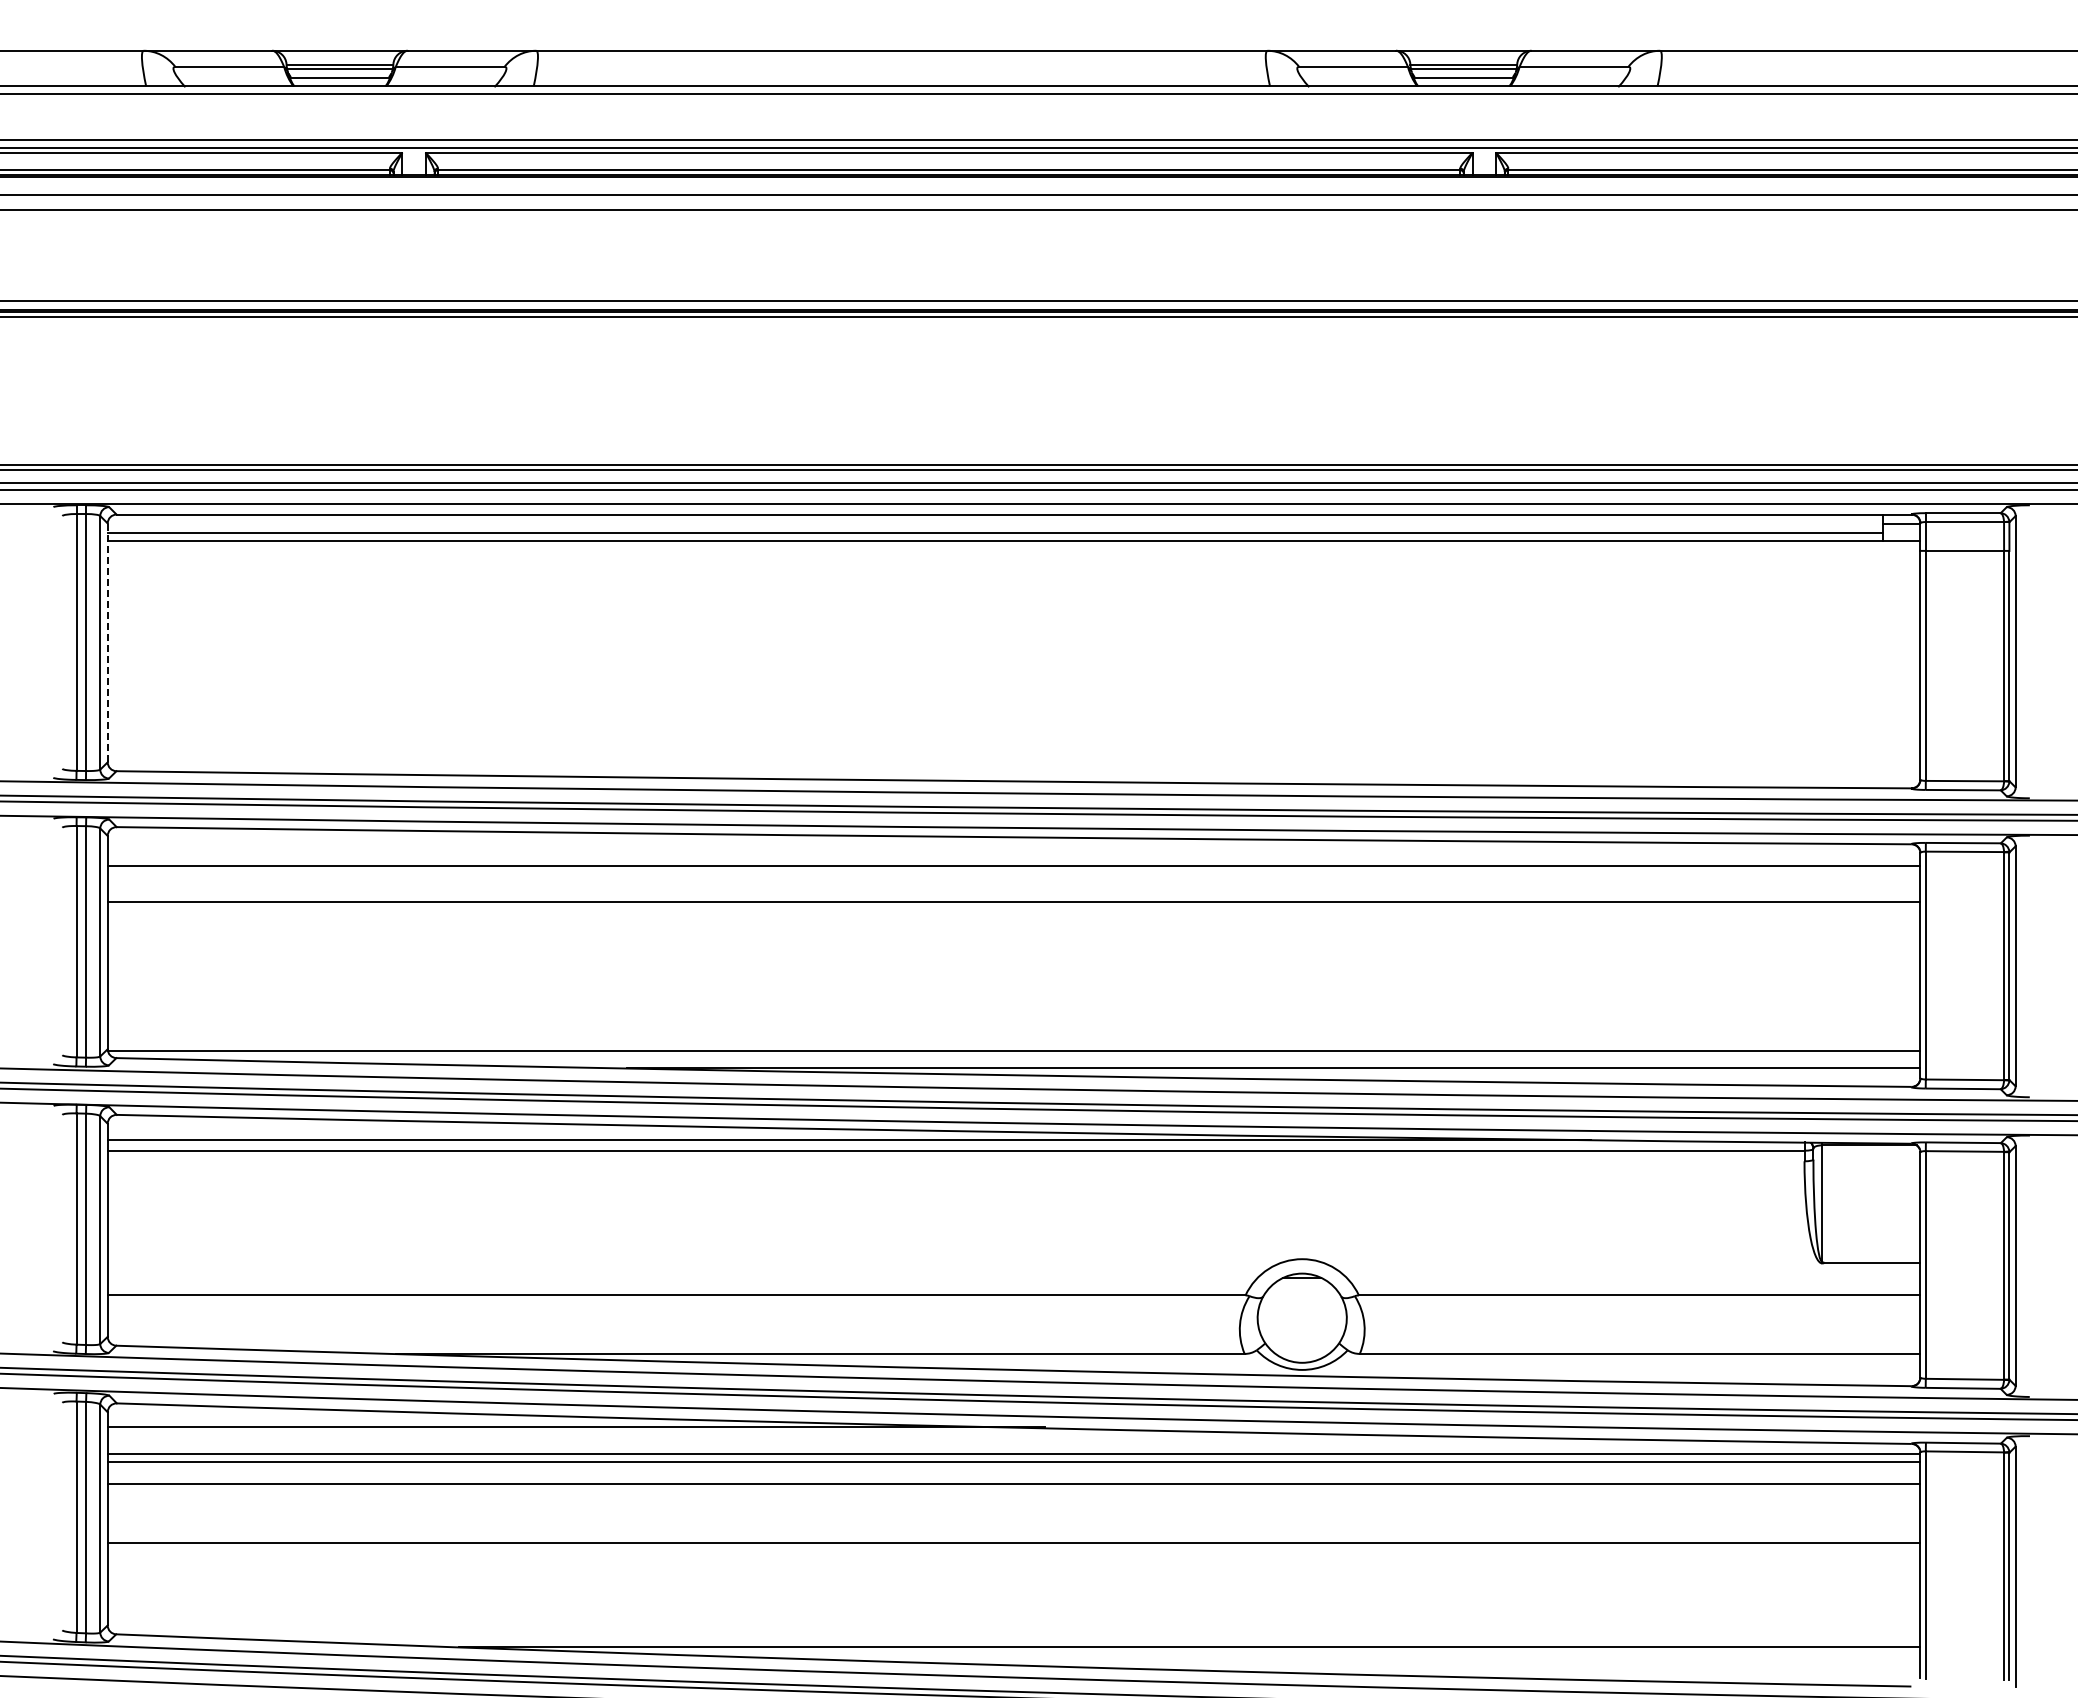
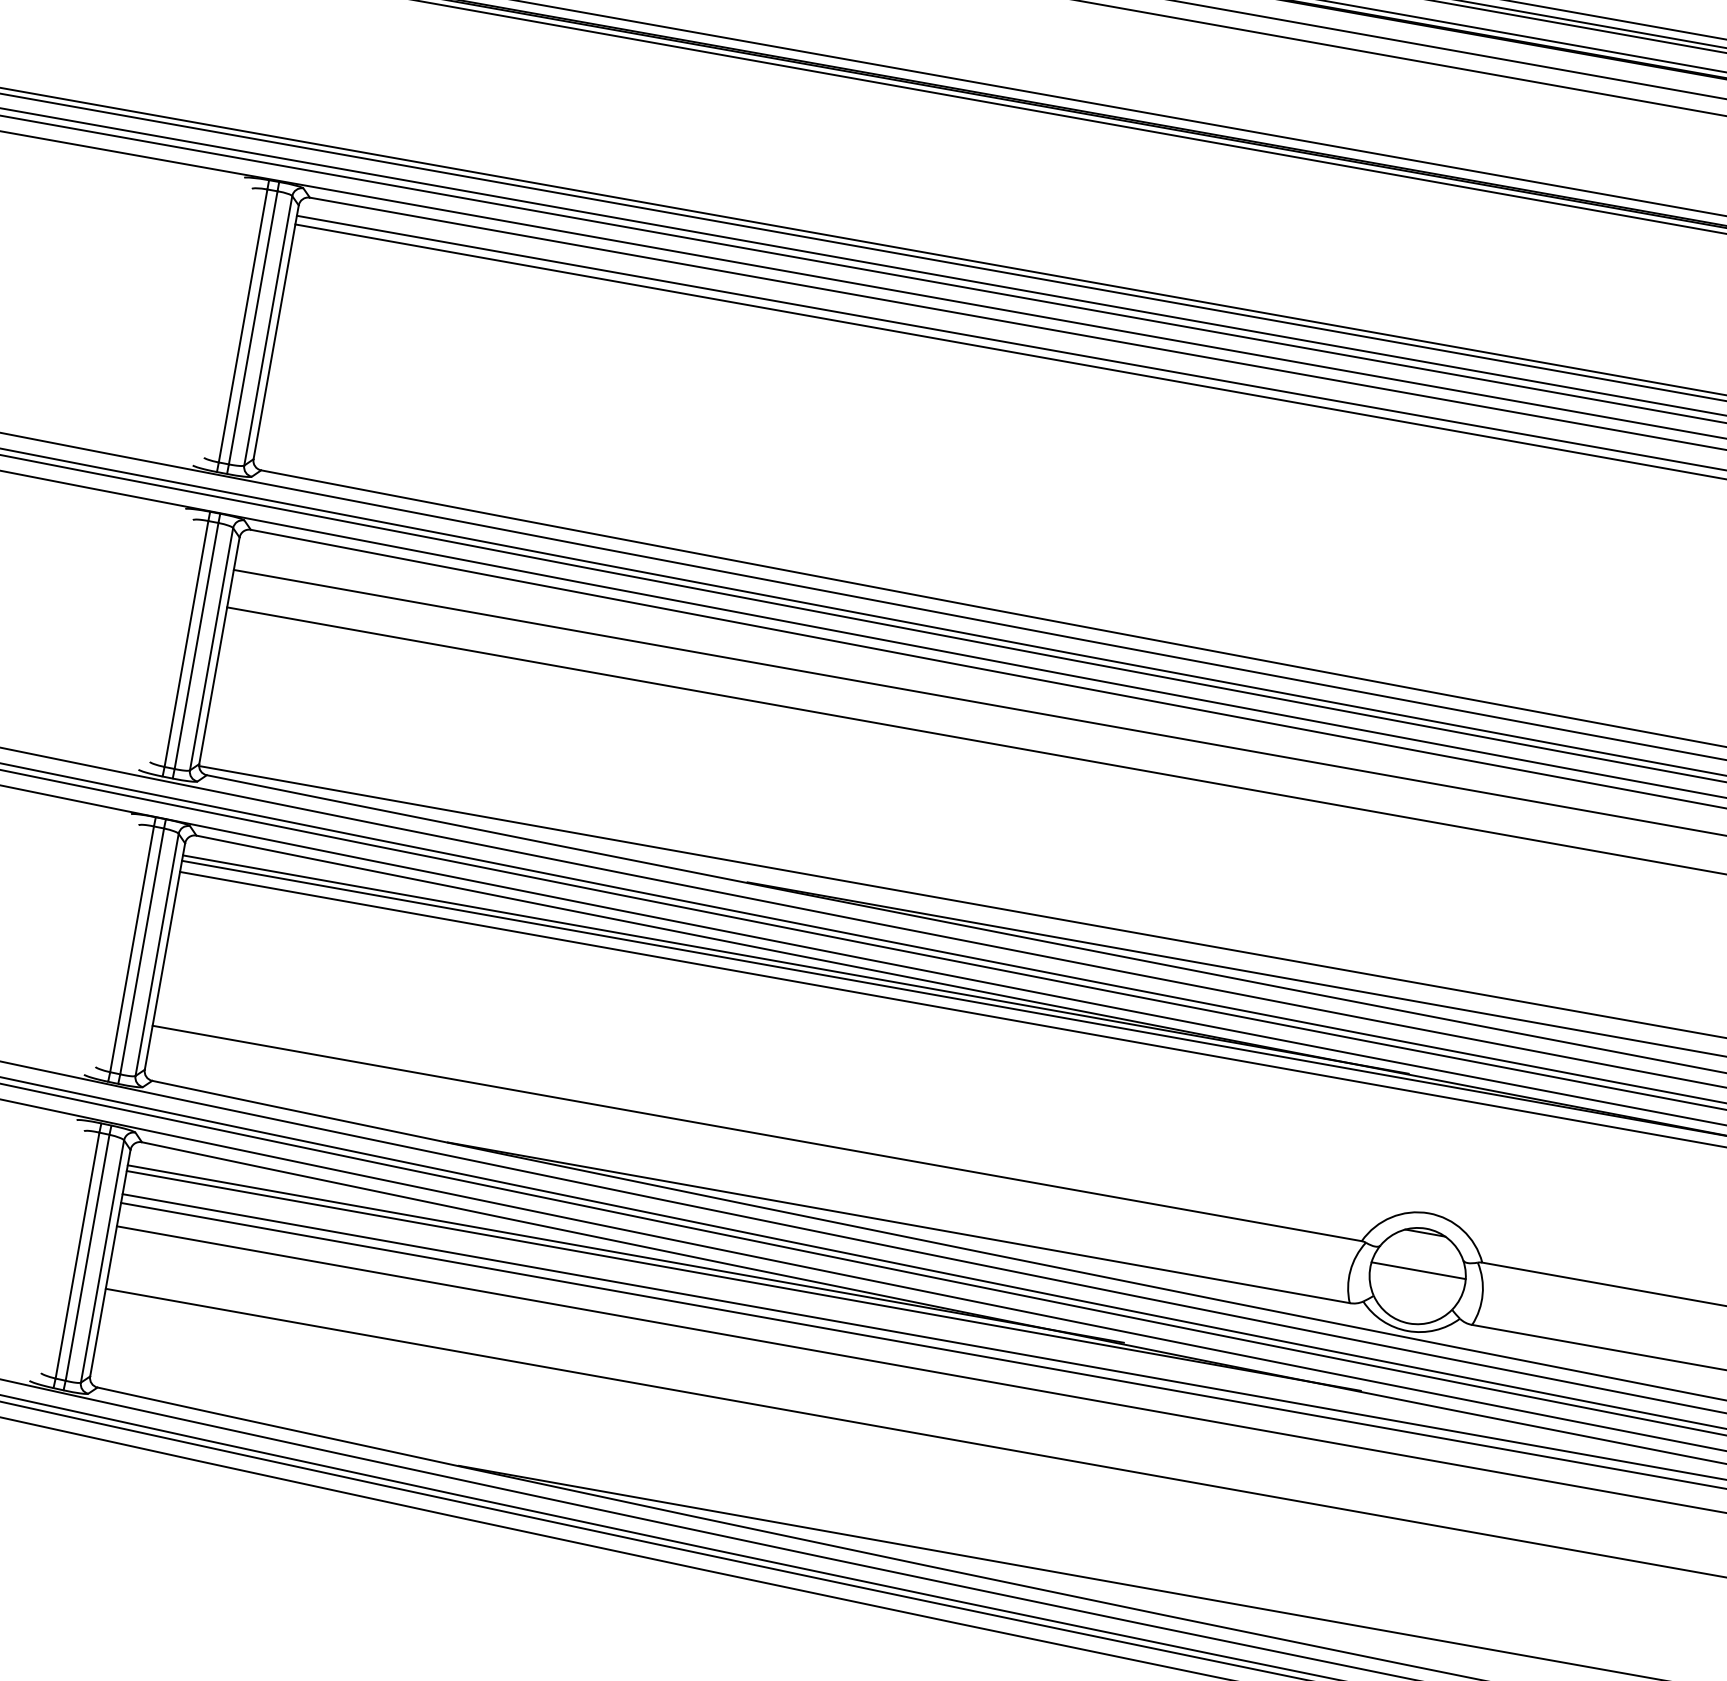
line: (107, 642) -> (276, 331), dashed -> solid
line: (684, 1135) -> (795, 964), added
line: (1301, 1313) -> (1417, 1270), added
line: (687, 1432) -> (742, 1281), added

